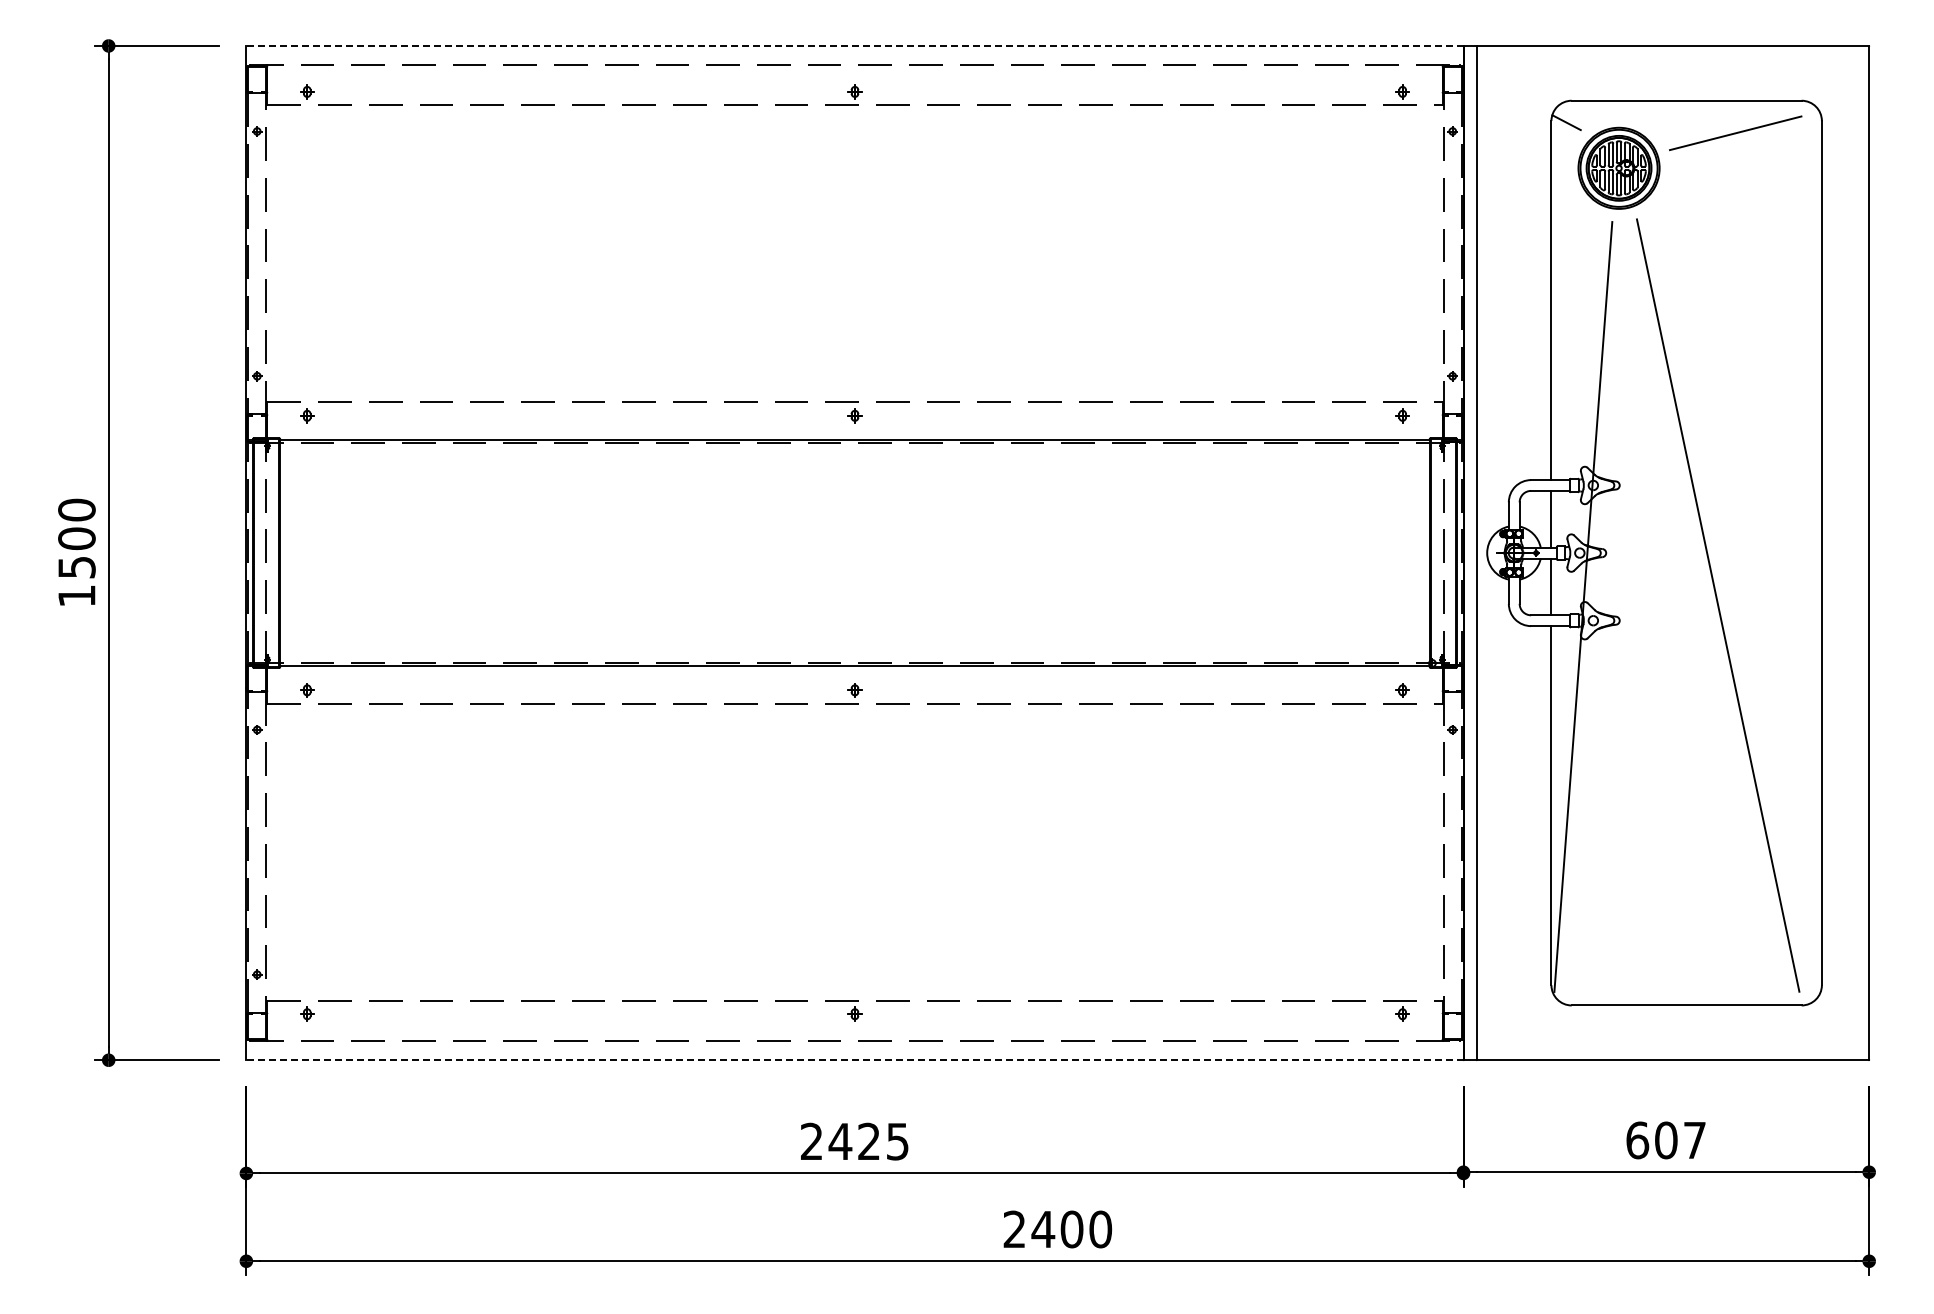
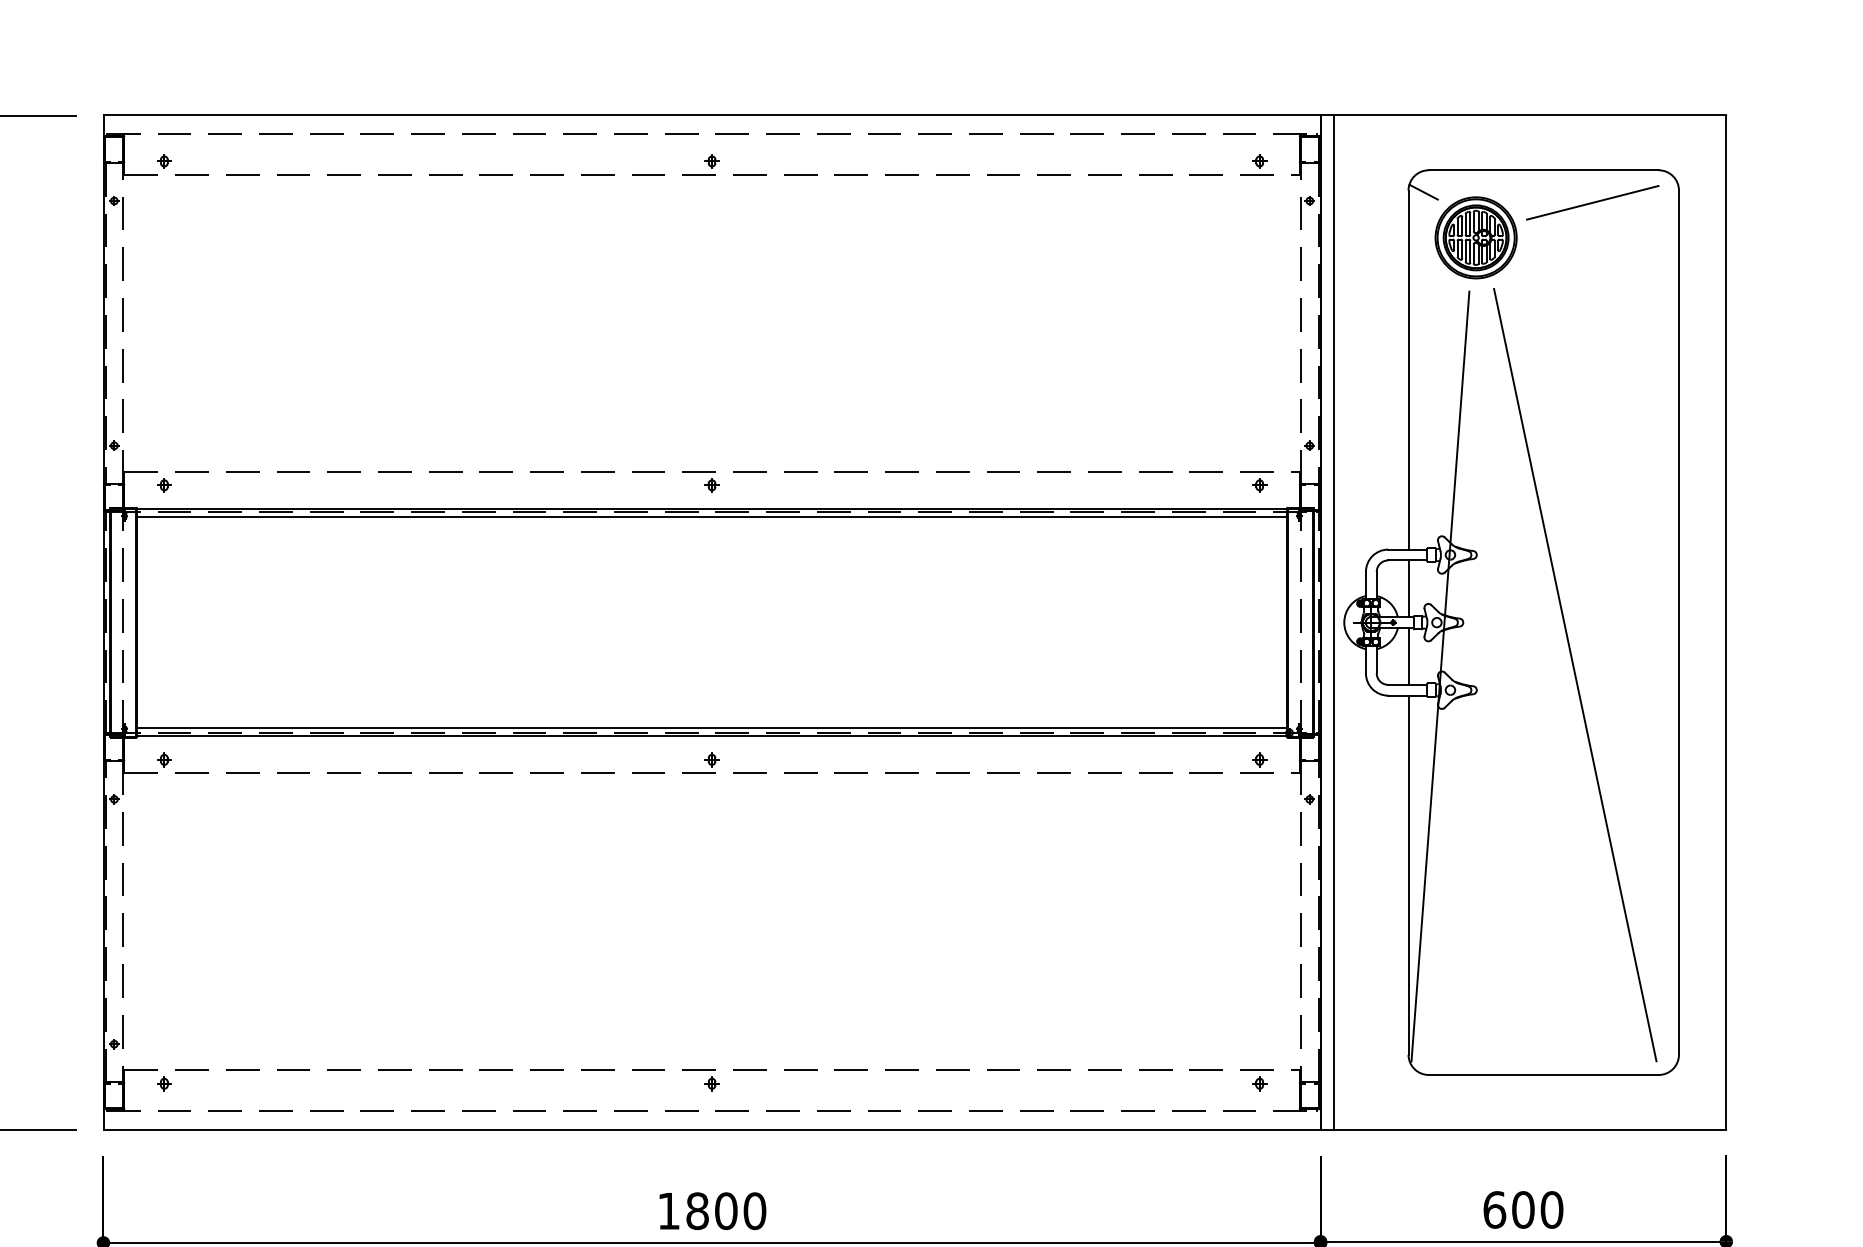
line: (854, 45) -> (711, 115), dashed -> solid
line: (854, 447) -> (711, 517), added
line: (854, 658) -> (711, 728), added
line: (854, 1060) -> (711, 1130), dashed -> solid
text: (1694, 1140) -> (1551, 1210), 607 -> 600
text: (855, 1141) -> (712, 1211), 2425 -> 1800

